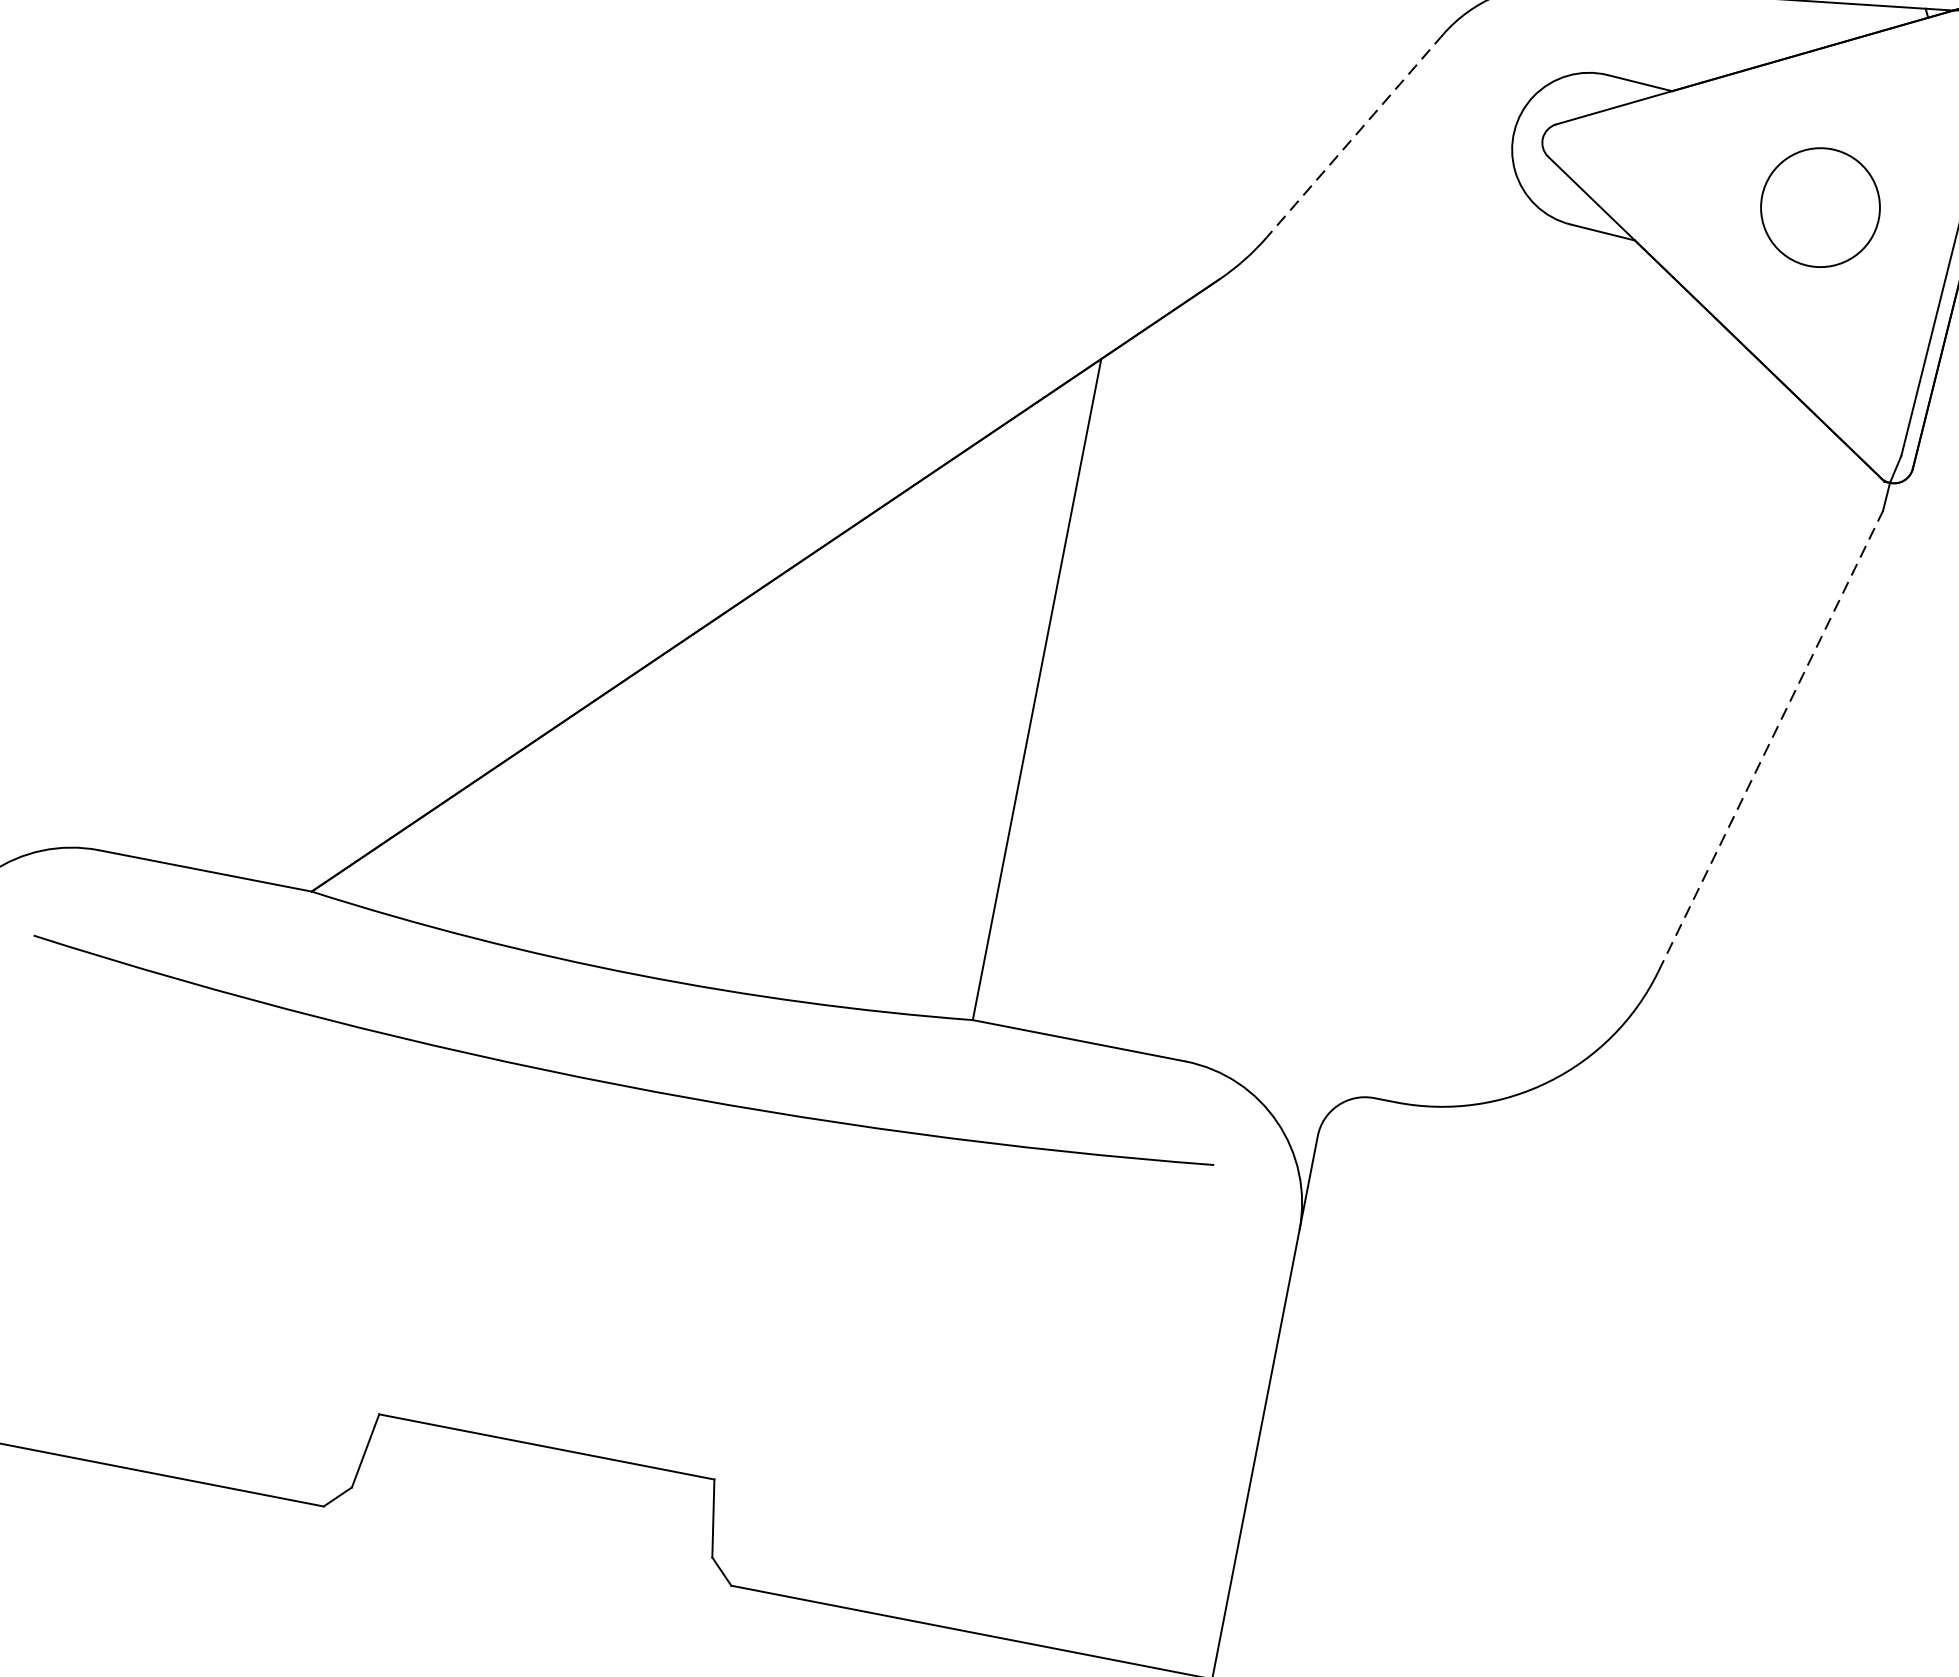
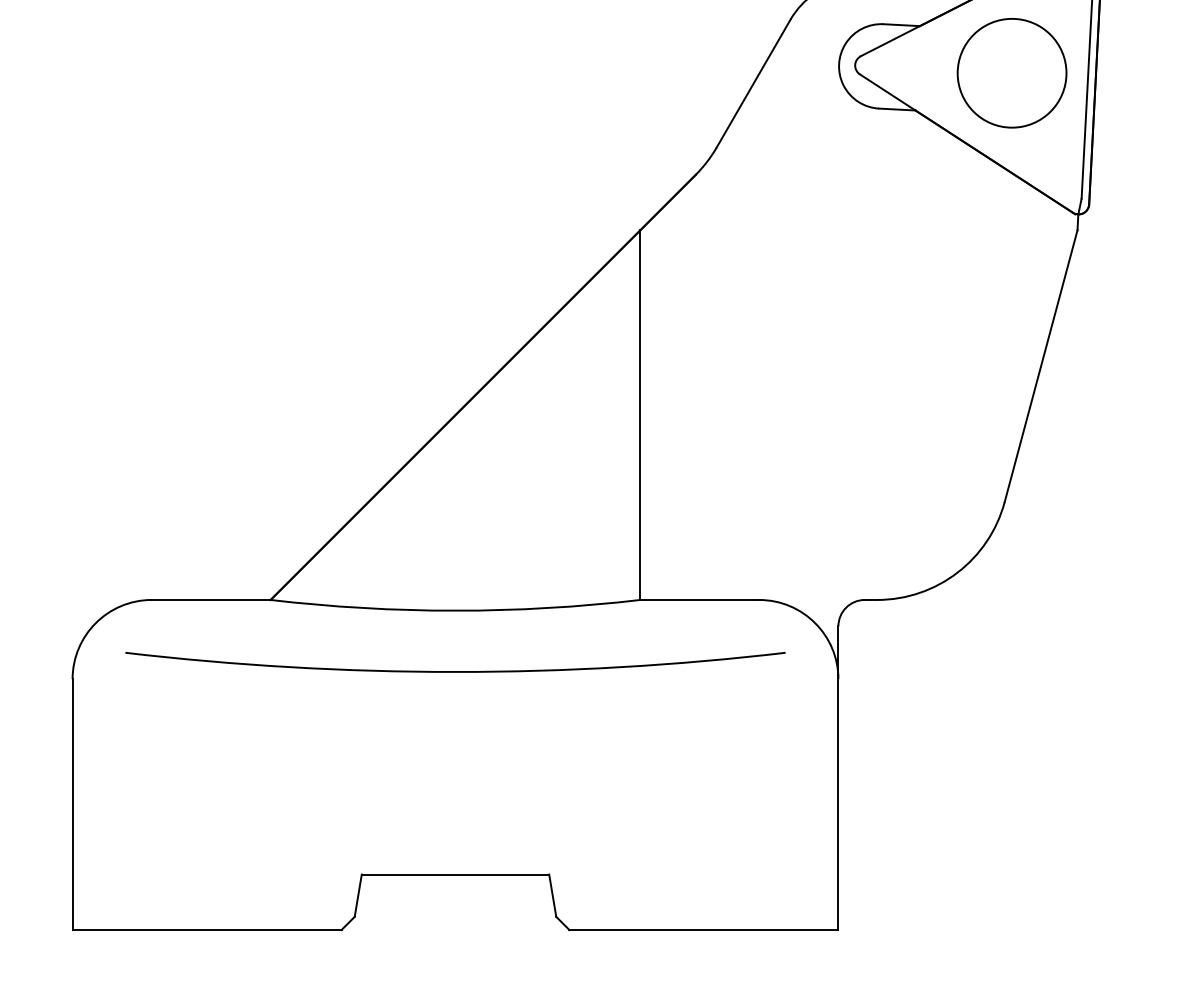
line: (1354, 135) -> (753, 83), dashed -> solid
circle: (1819, 207) -> (1011, 73), size x1.67
line: (1771, 742) -> (1041, 366), dashed -> solid

